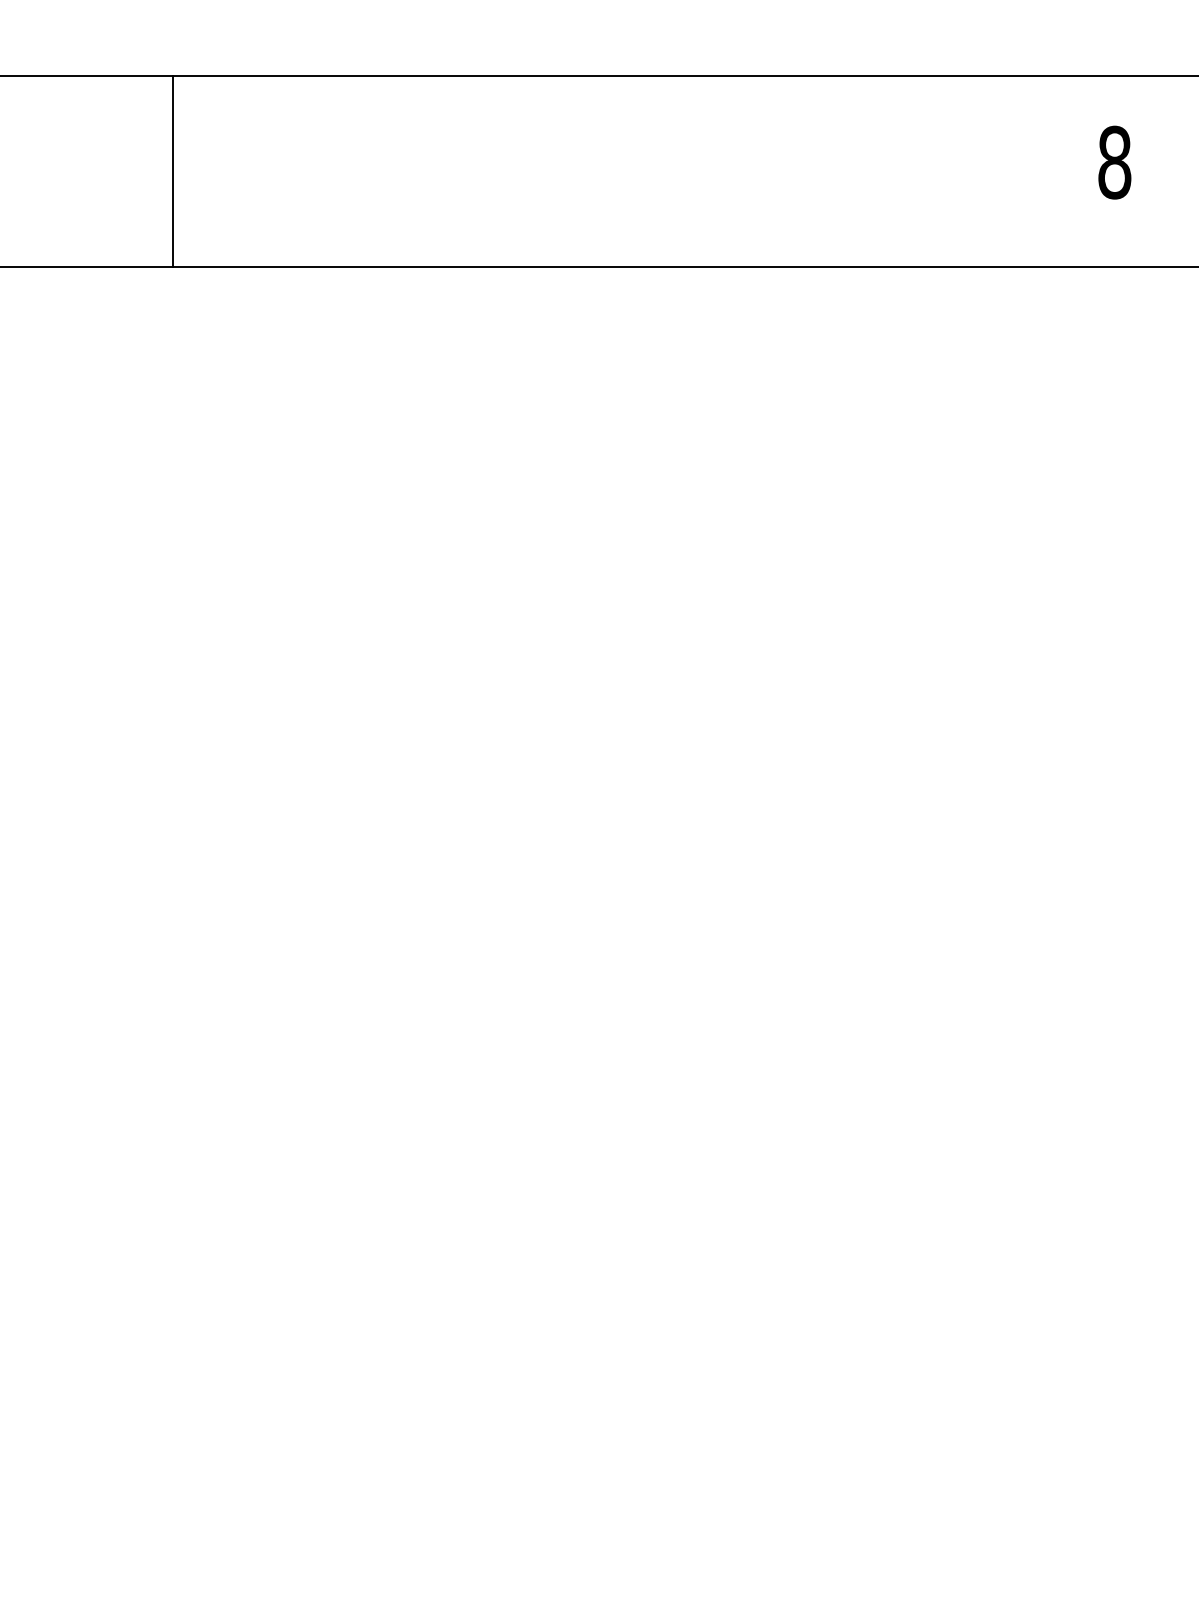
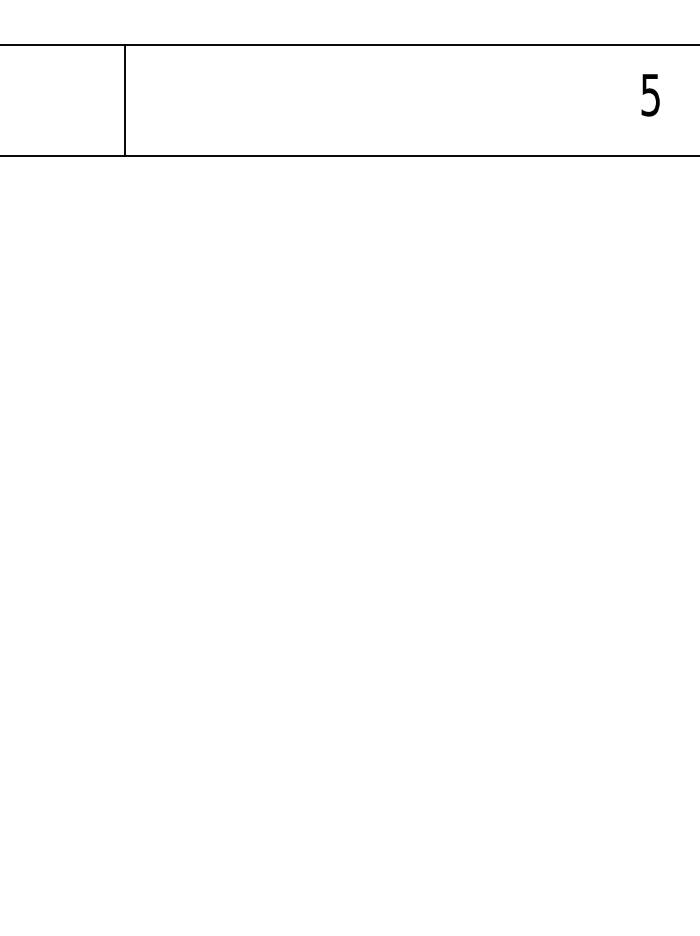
text: (1114, 161) -> (650, 94), 8 -> 5
line: (173, 170) -> (125, 99), moved

